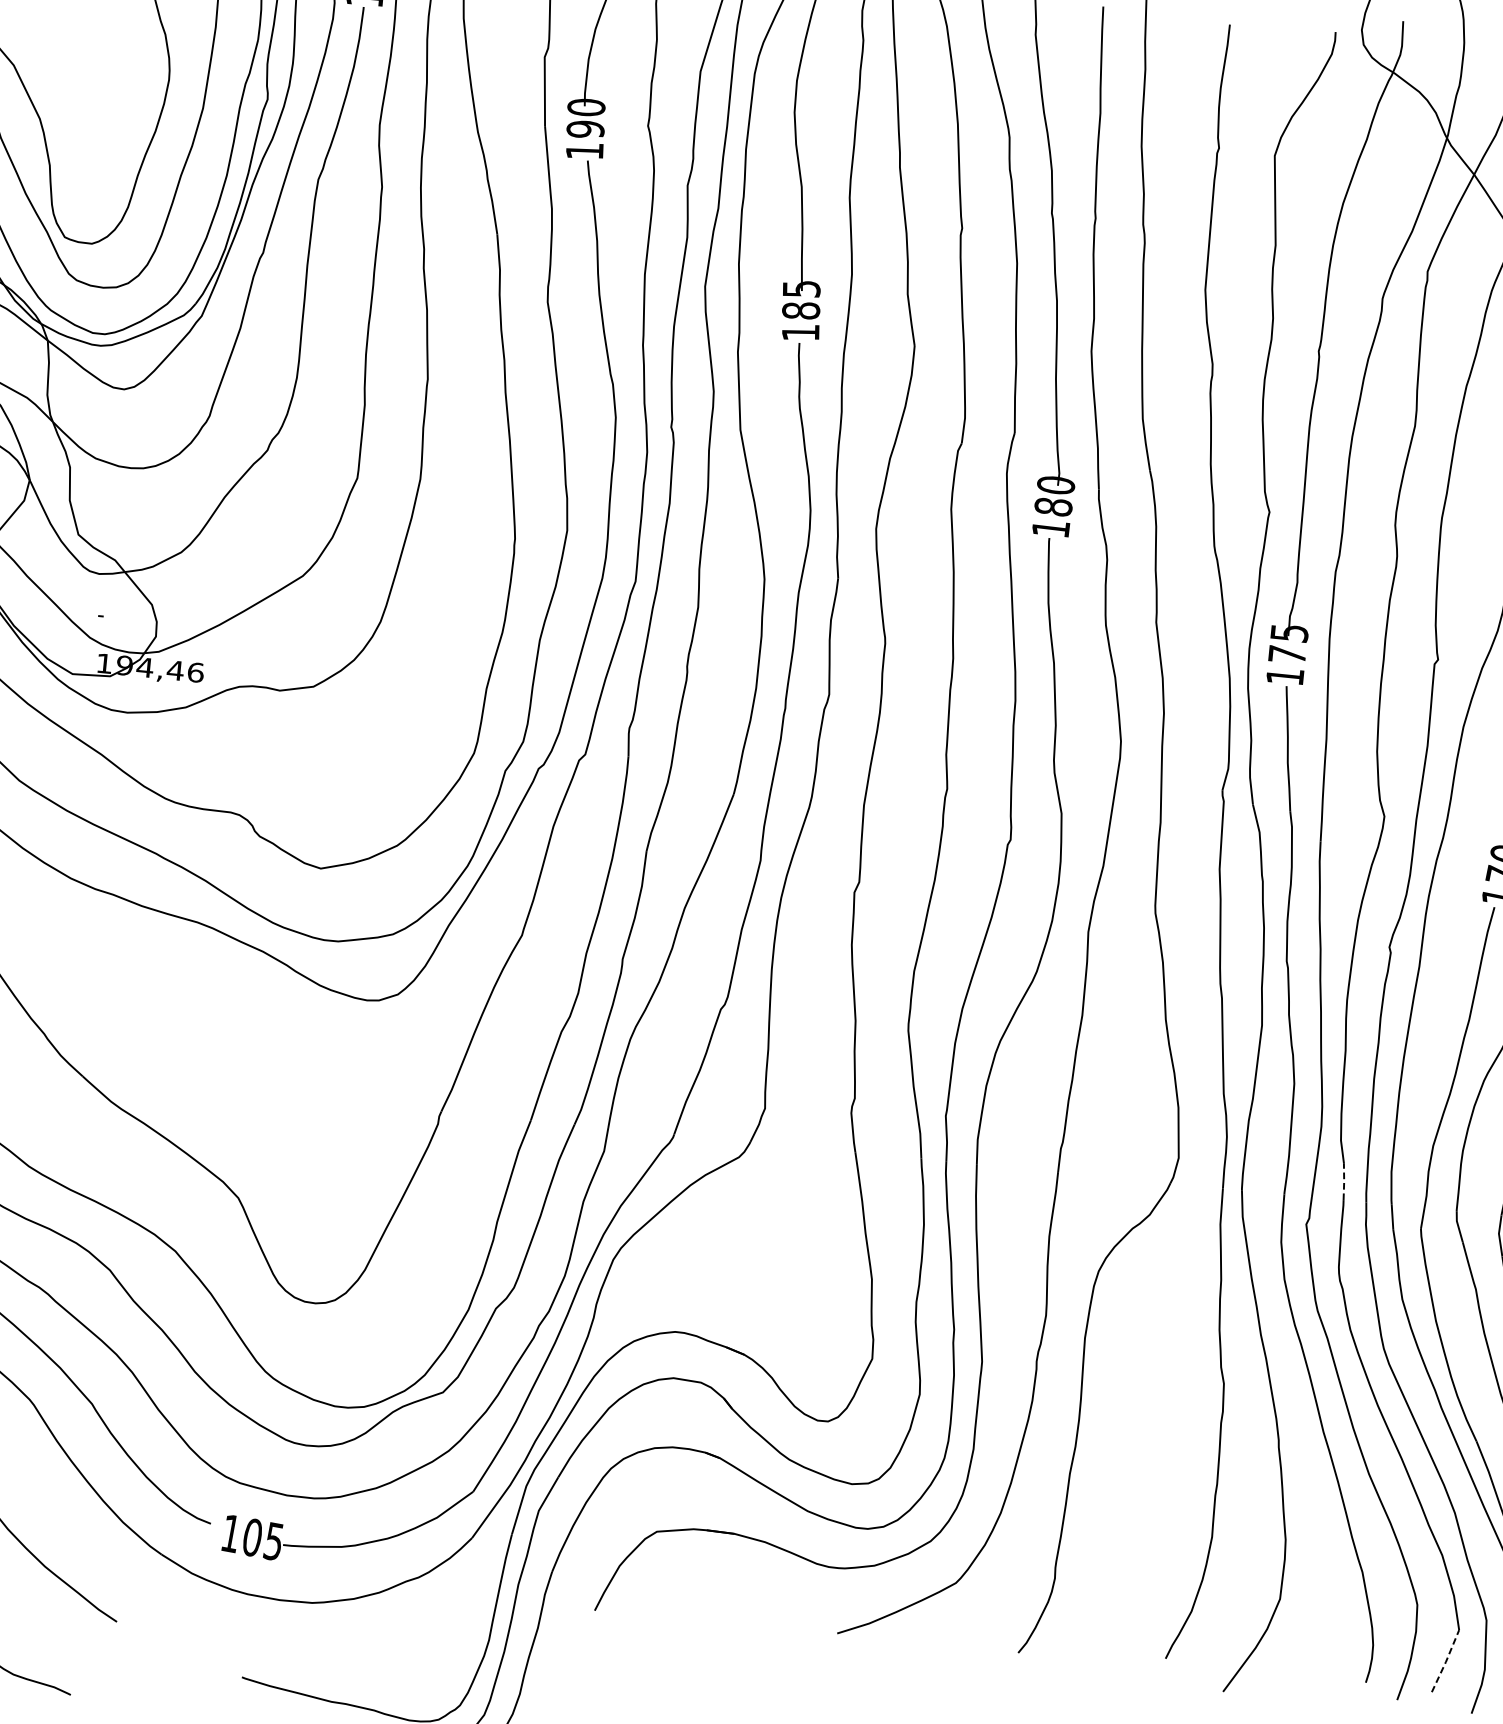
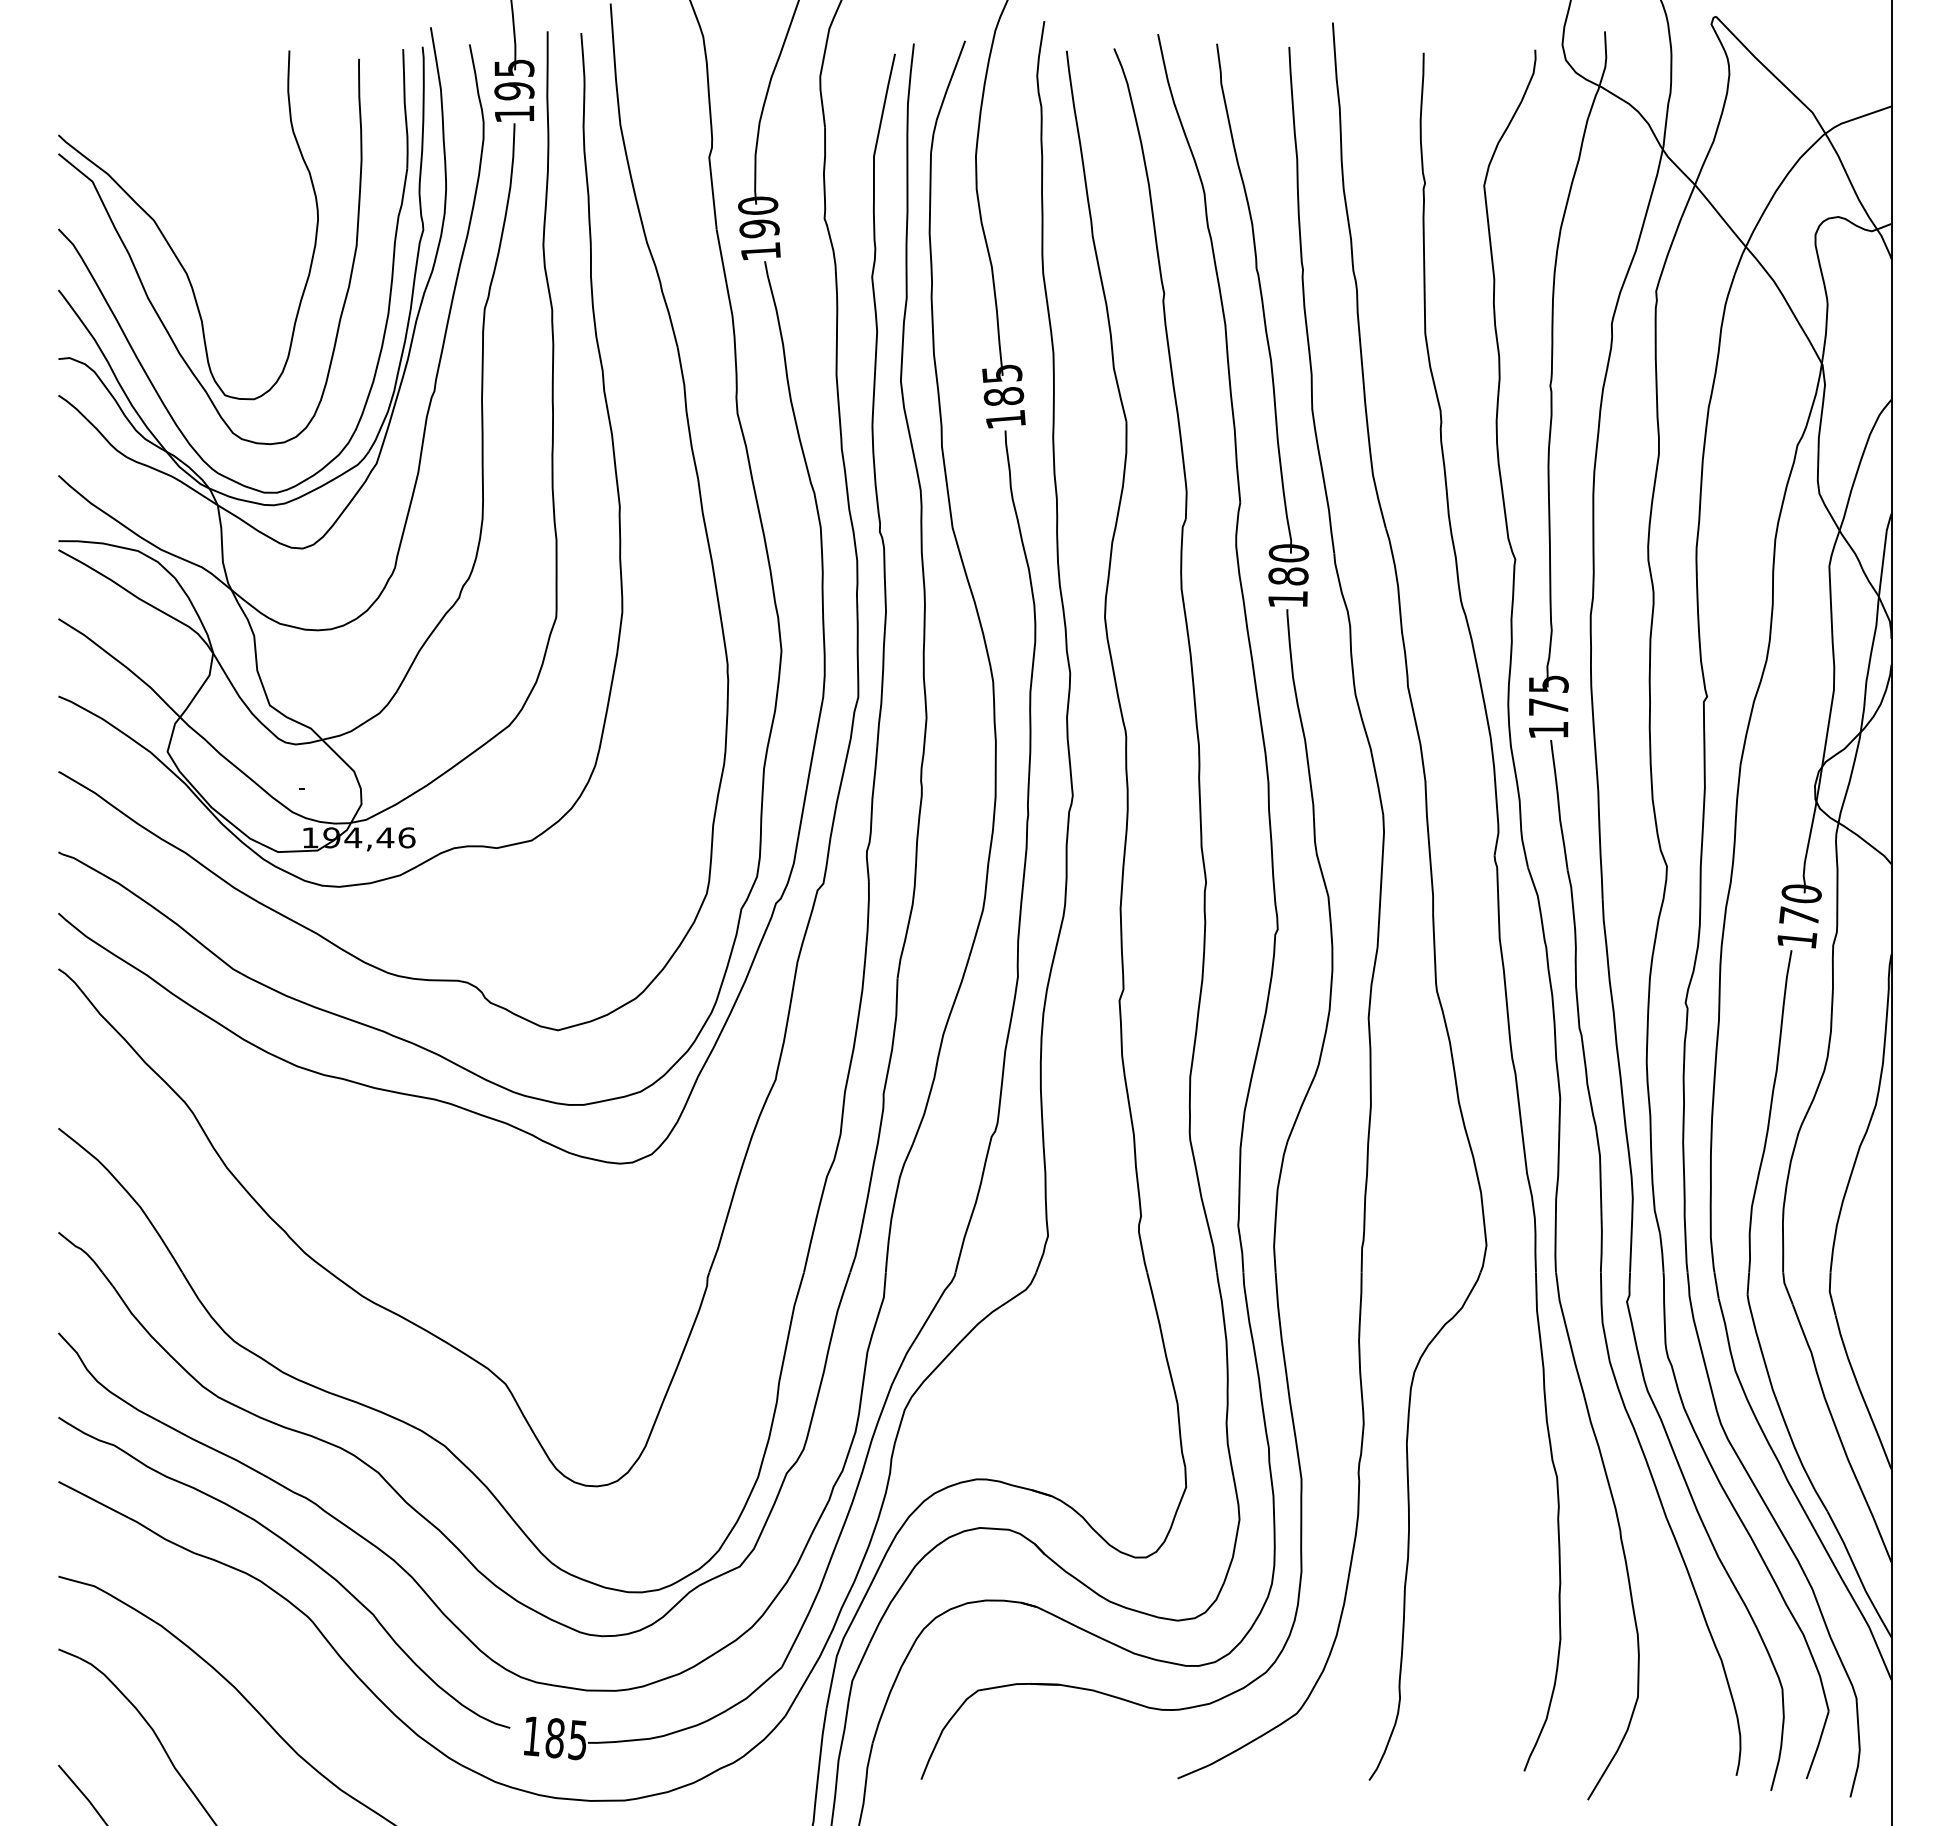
line: (1344, 1181) -> (1662, 1253), dashed -> solid
text: (251, 1537) -> (554, 1738), 105 -> 185
line: (1446, 1661) -> (1818, 1745), dashed -> solid

